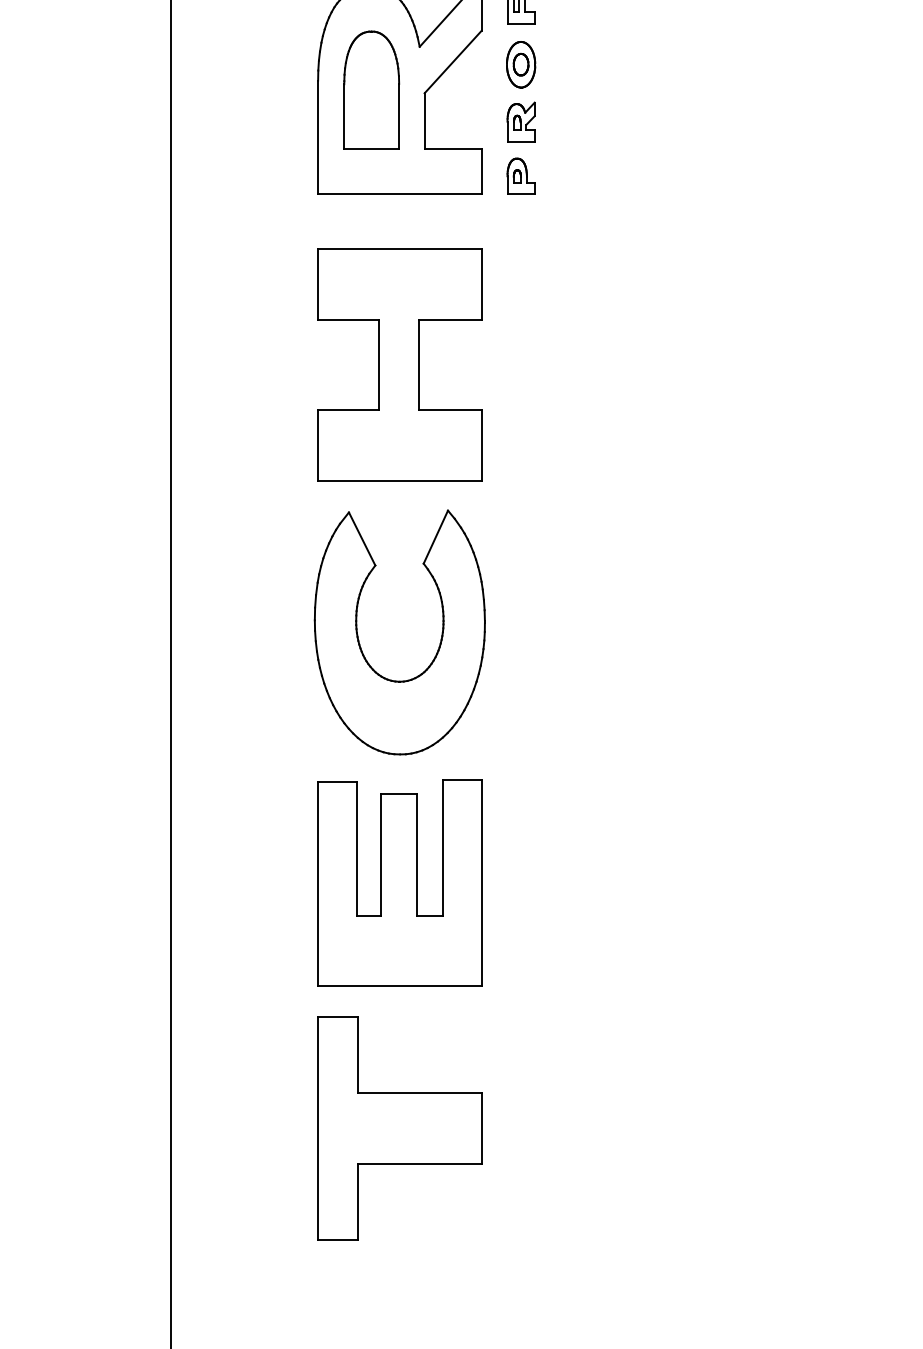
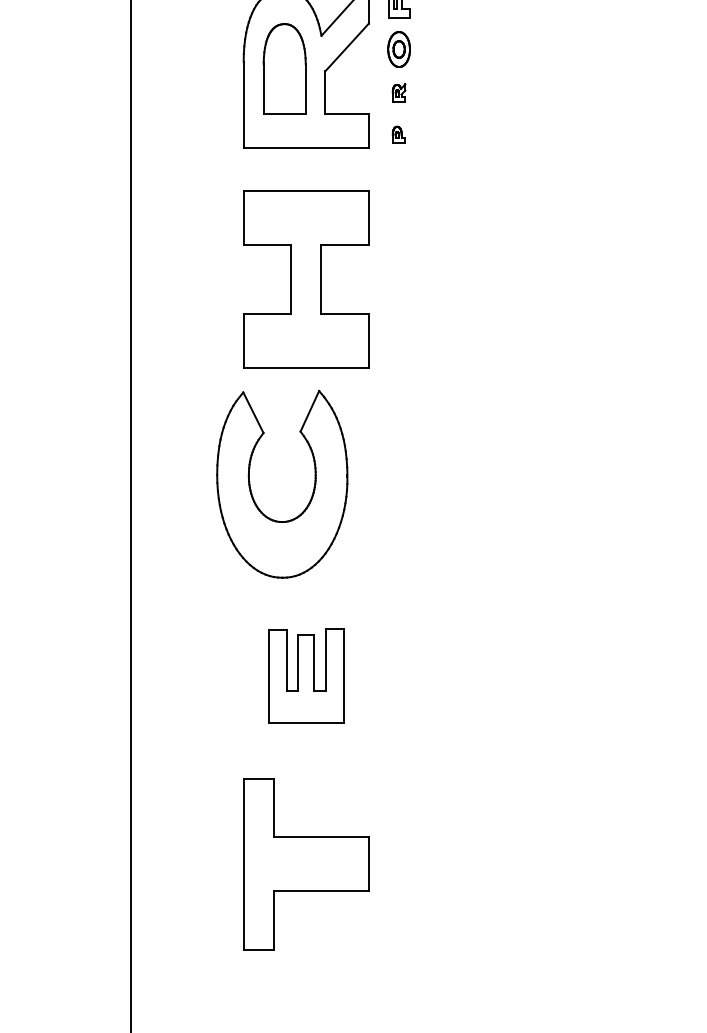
part: (520, 120) -> (398, 92), size x0.6
part: (520, 175) -> (398, 134), size x0.6
part: (440, 636) -> (313, 487), moved
part: (400, 882) -> (306, 675), size x0.6

